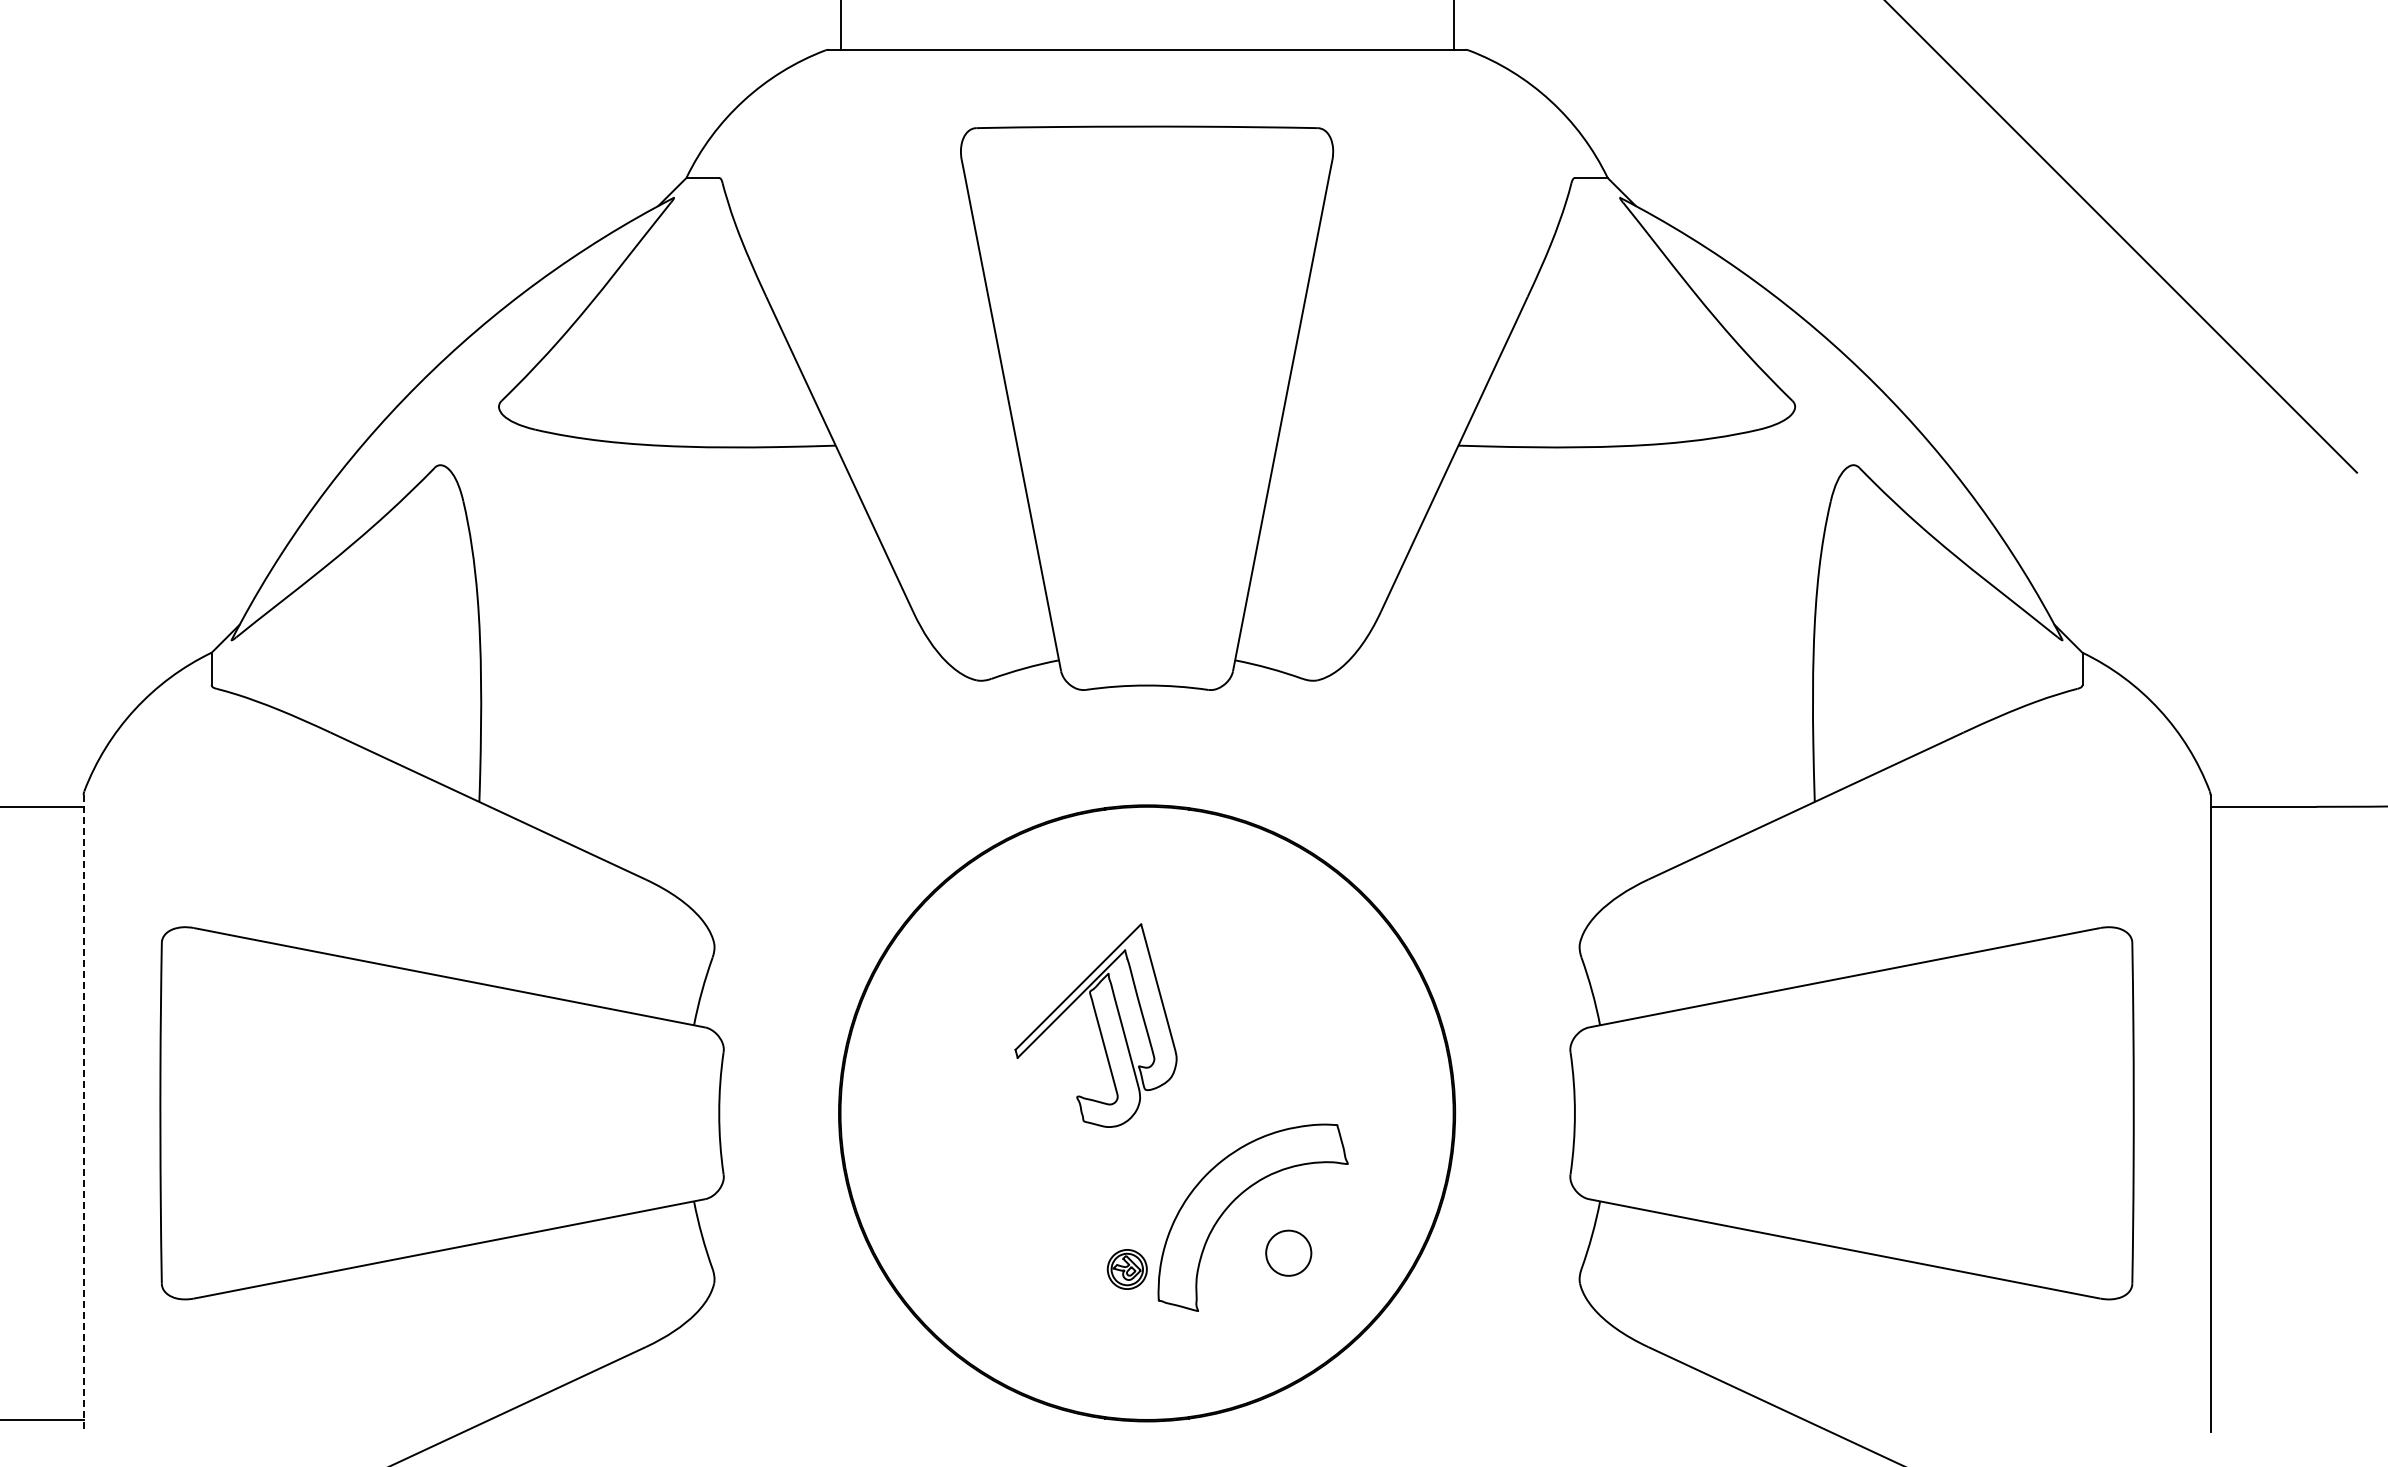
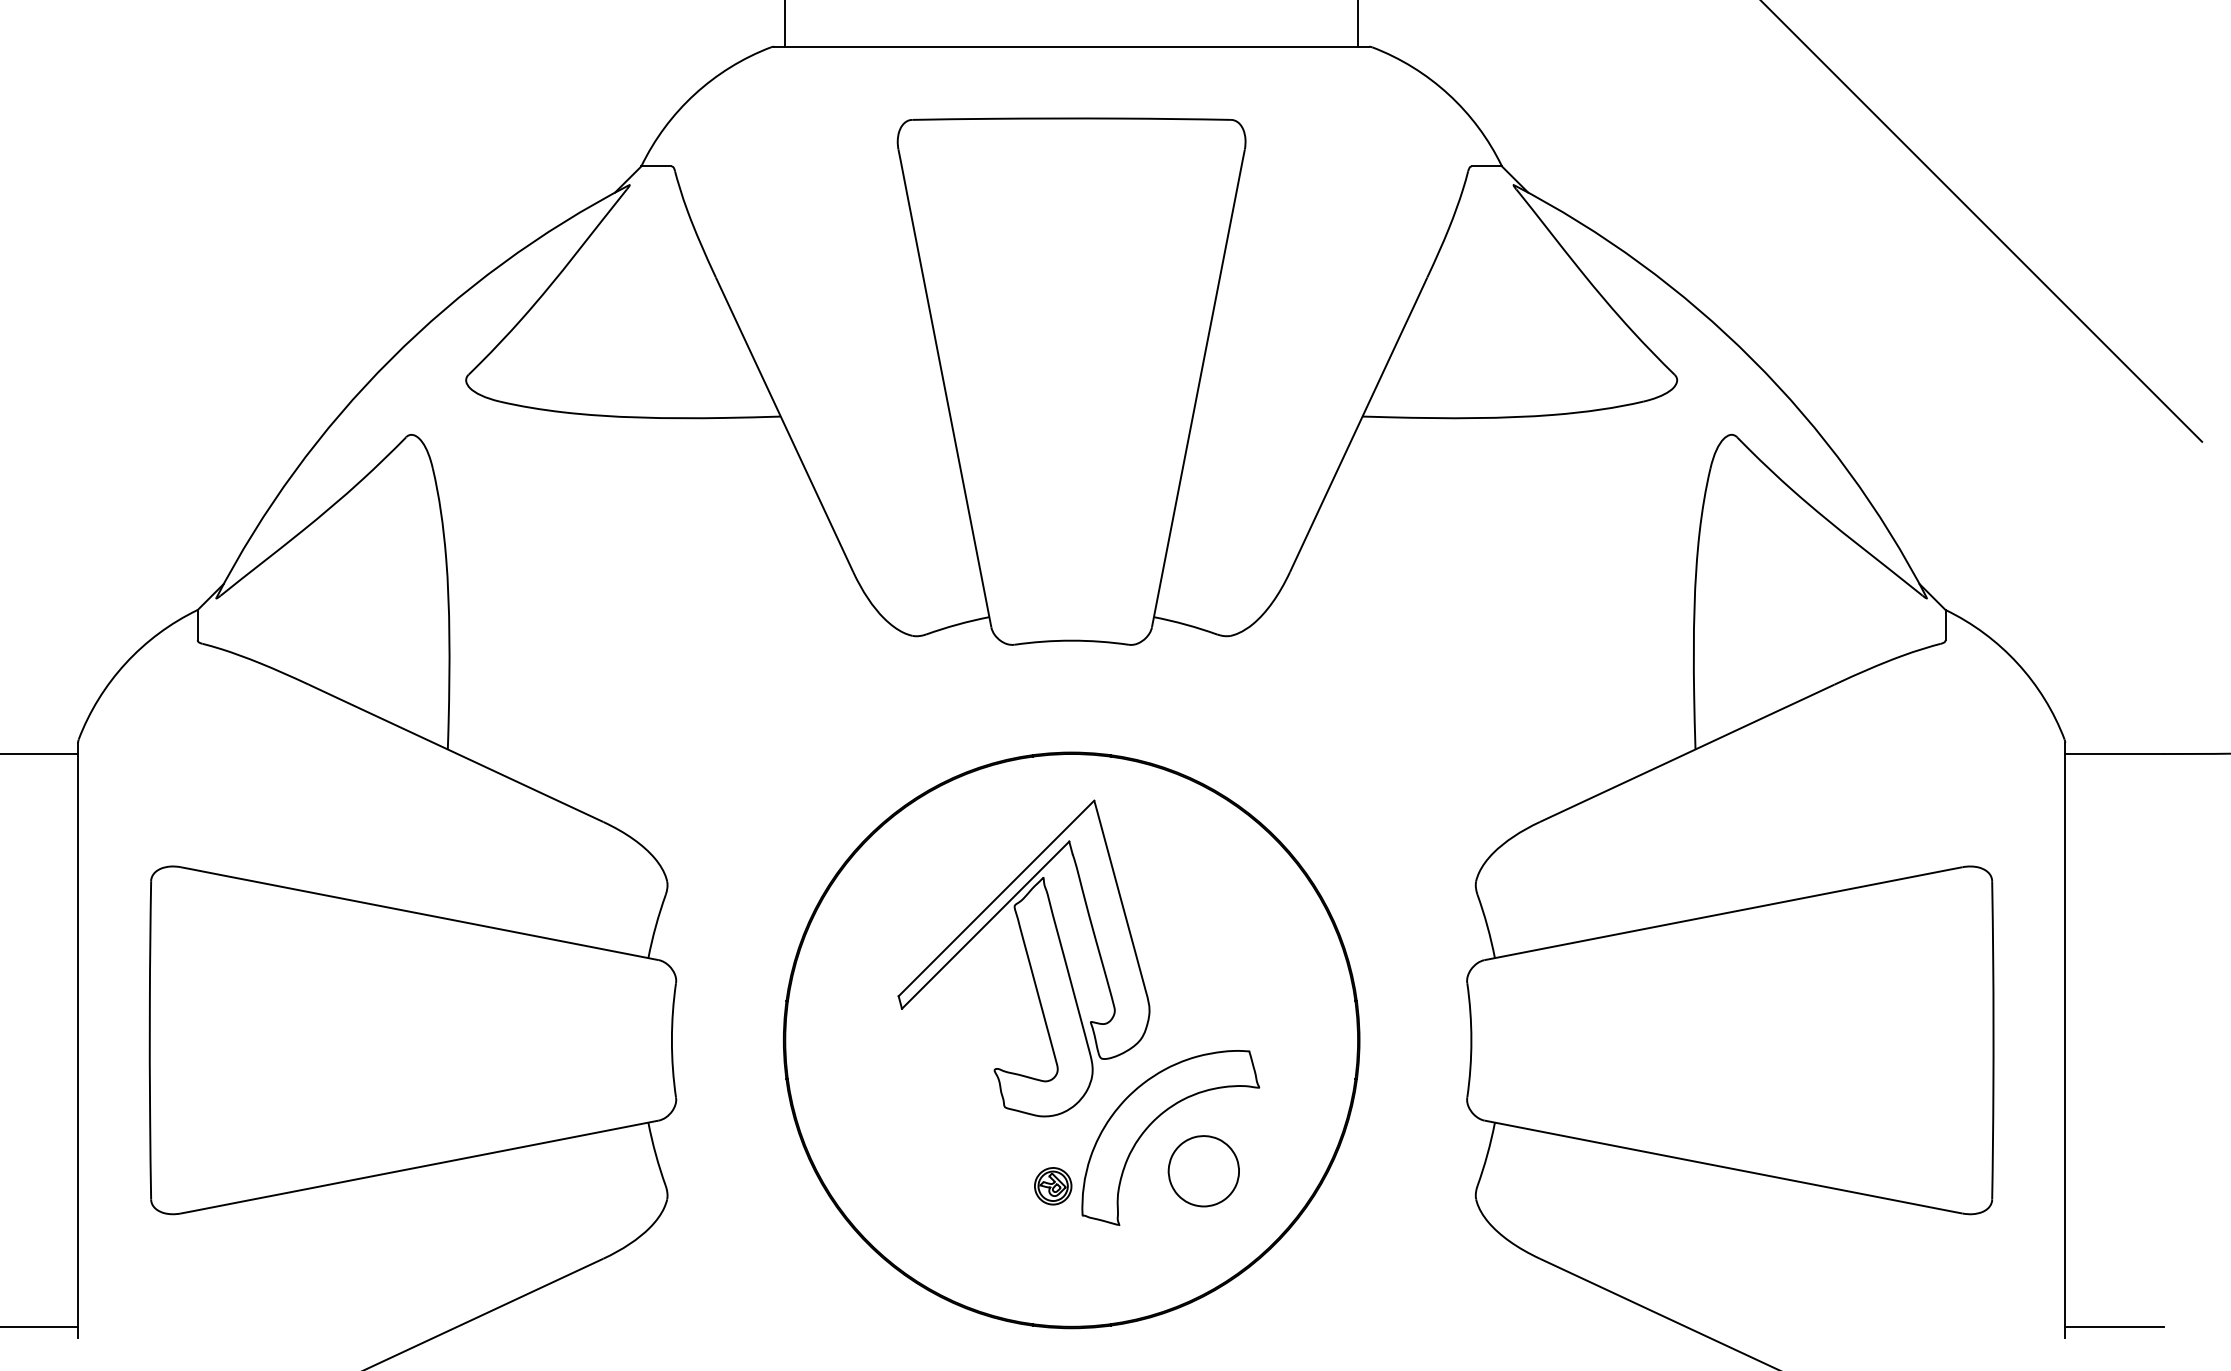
part: (1095, 1025) -> (1023, 958), size x1.67
line: (83, 1113) -> (77, 1040), dashed -> solid
part: (1288, 1252) -> (1203, 1170), size x1.67
line: (2263, 1419) -> (2114, 1326), added

